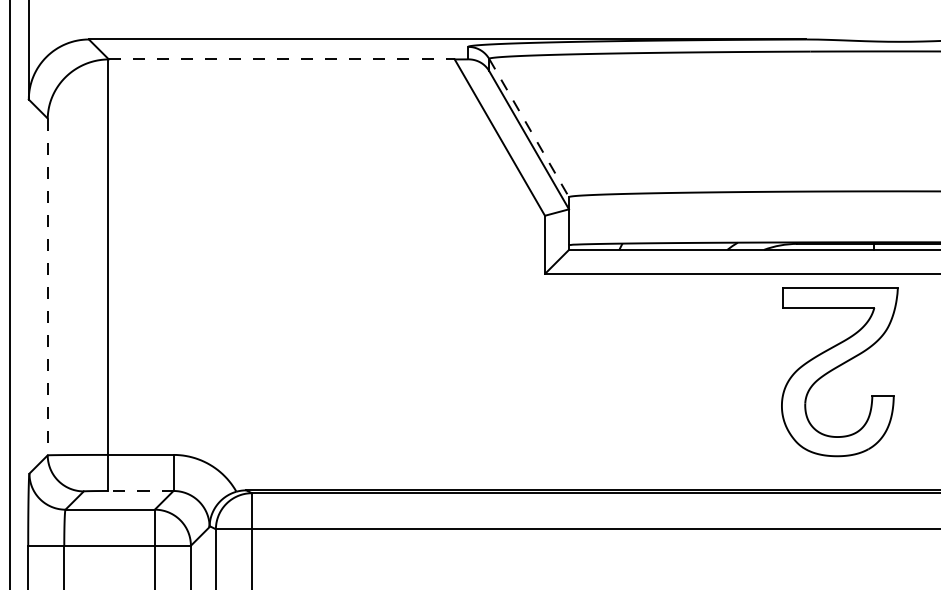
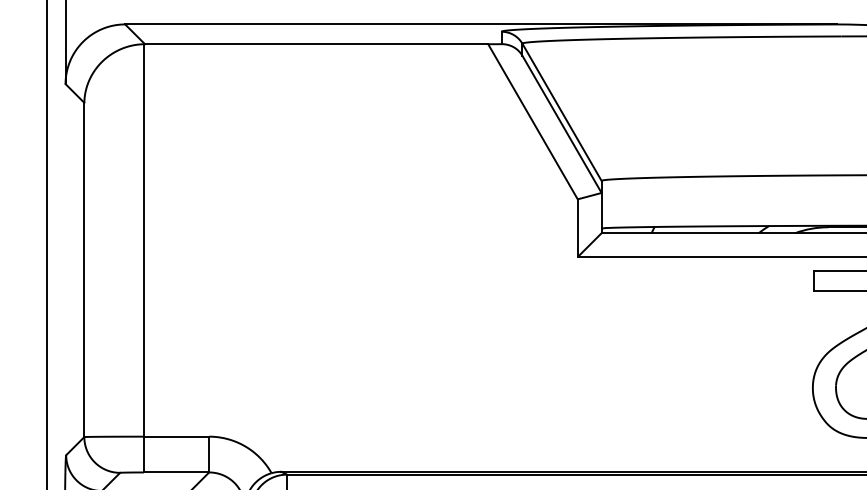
line: (281, 59) -> (316, 44), dashed -> solid
line: (529, 128) -> (562, 112), dashed -> solid
line: (47, 287) -> (84, 270), dashed -> solid
line: (140, 490) -> (176, 471), dashed -> solid

